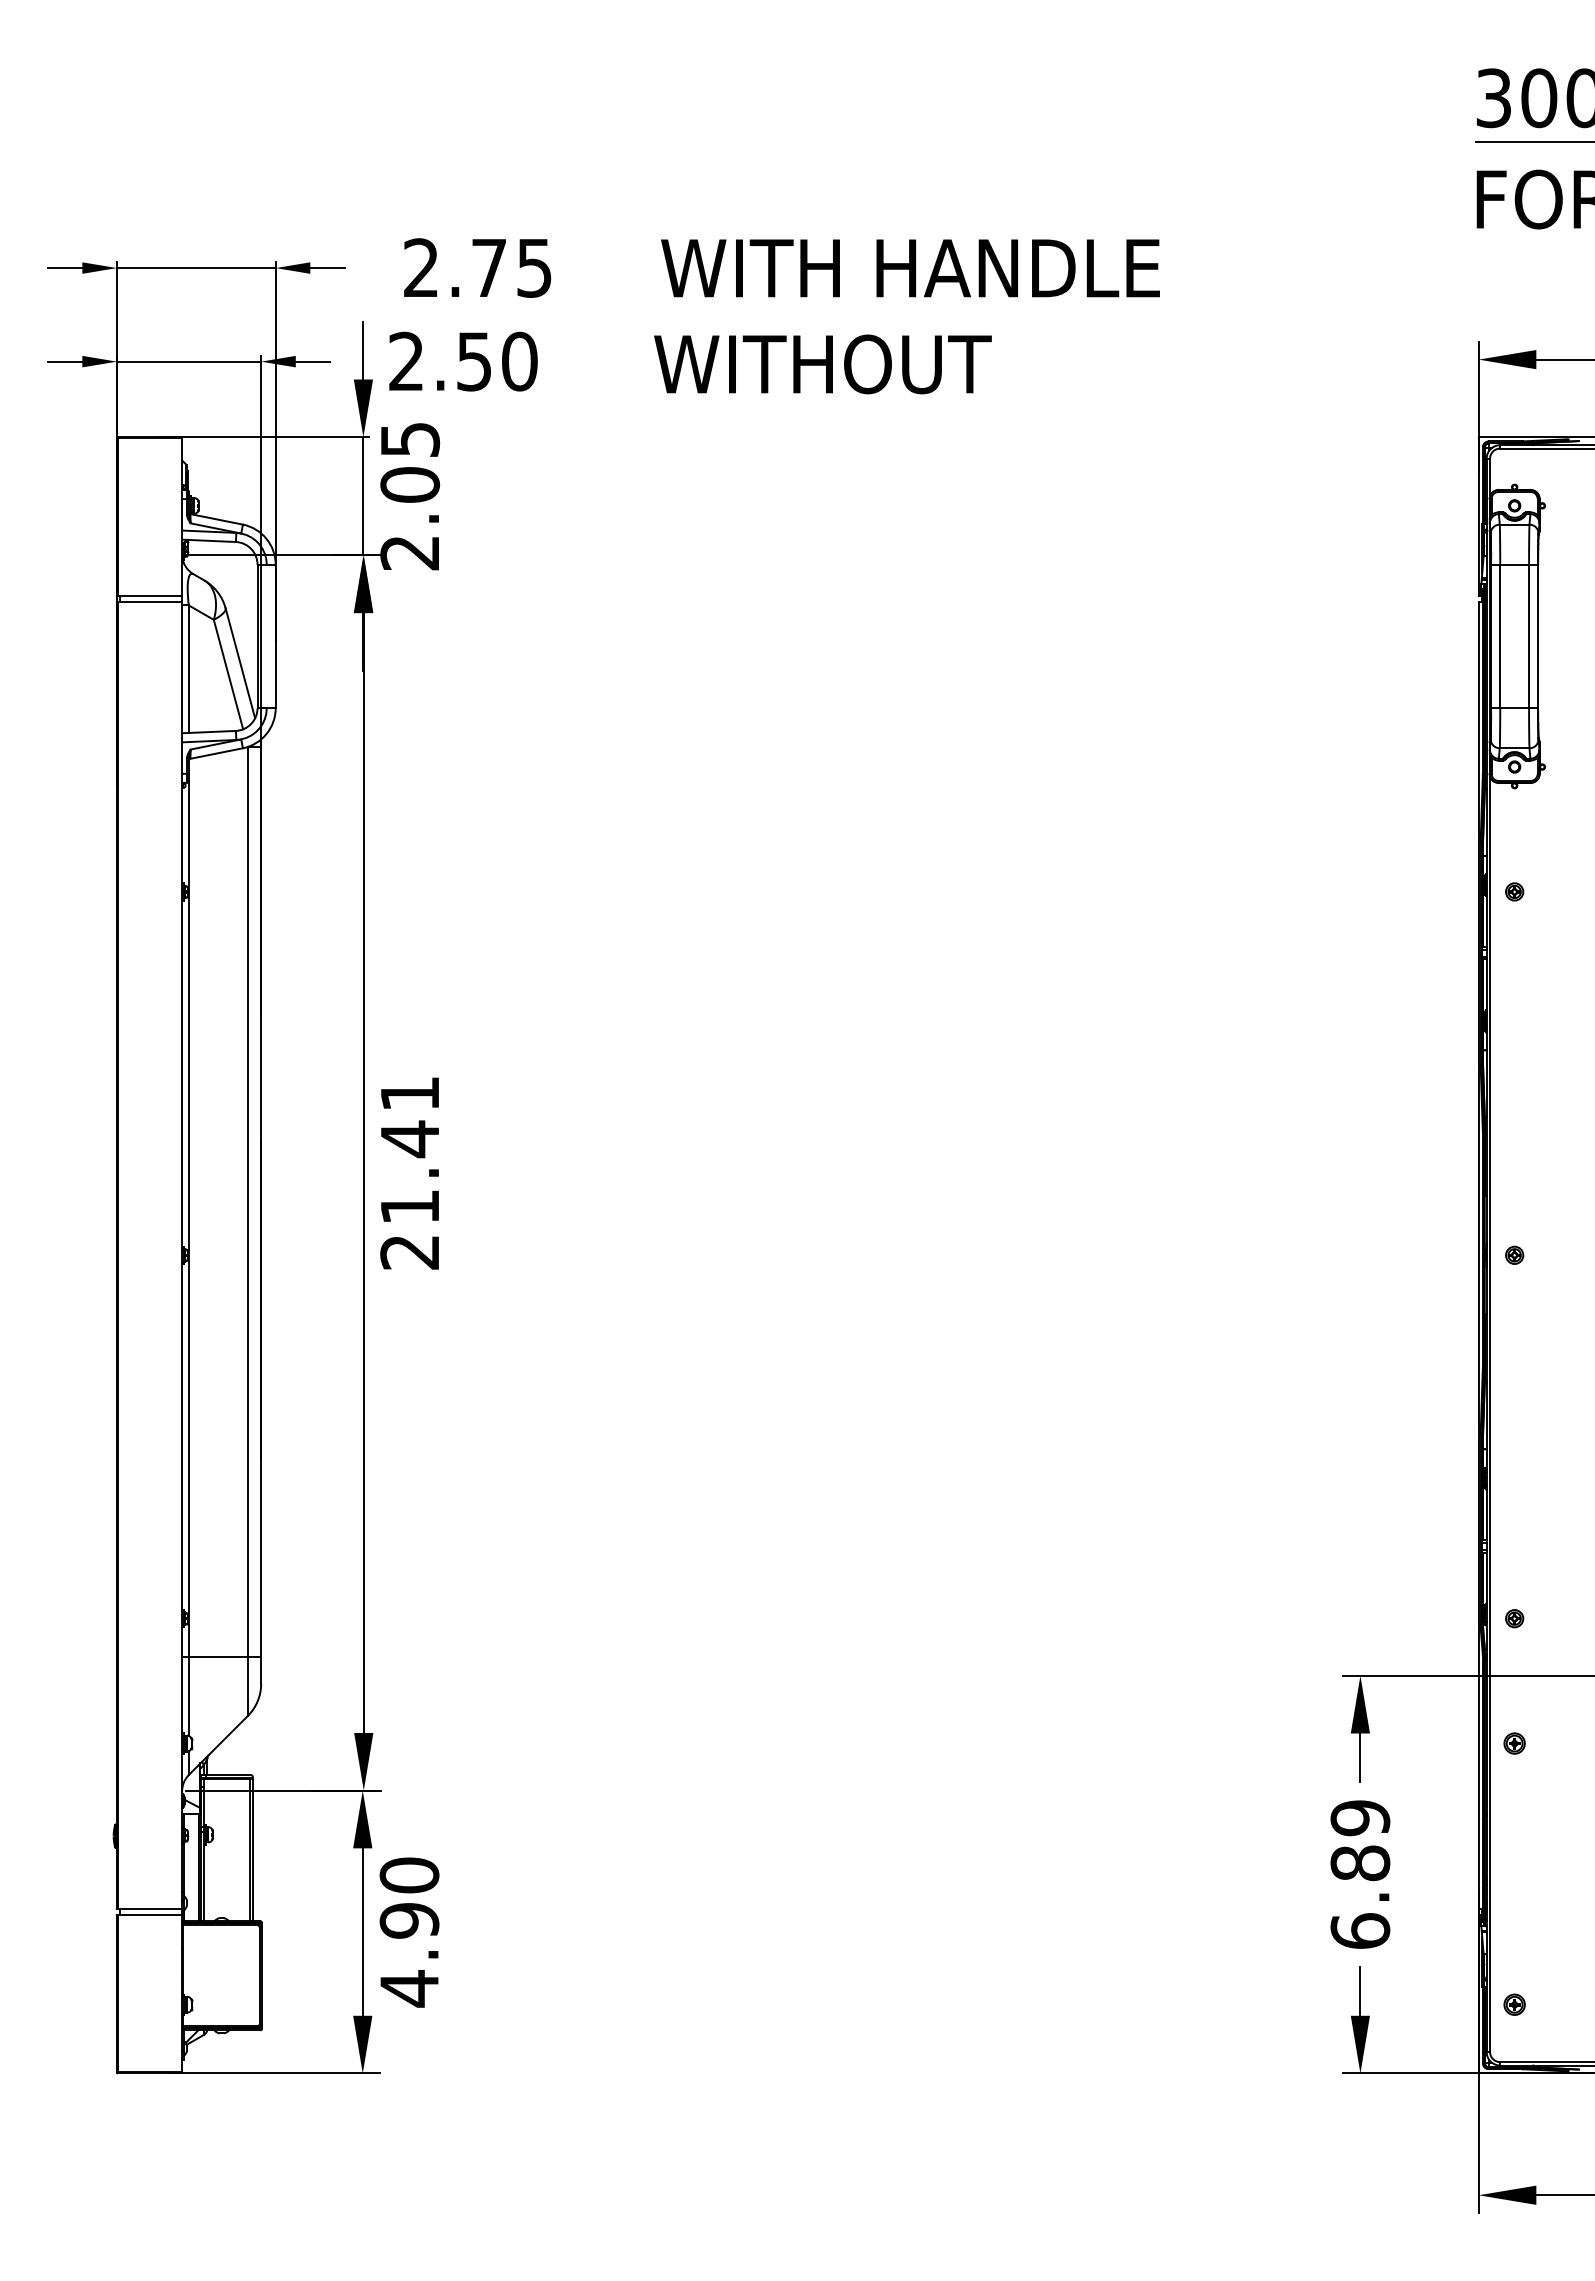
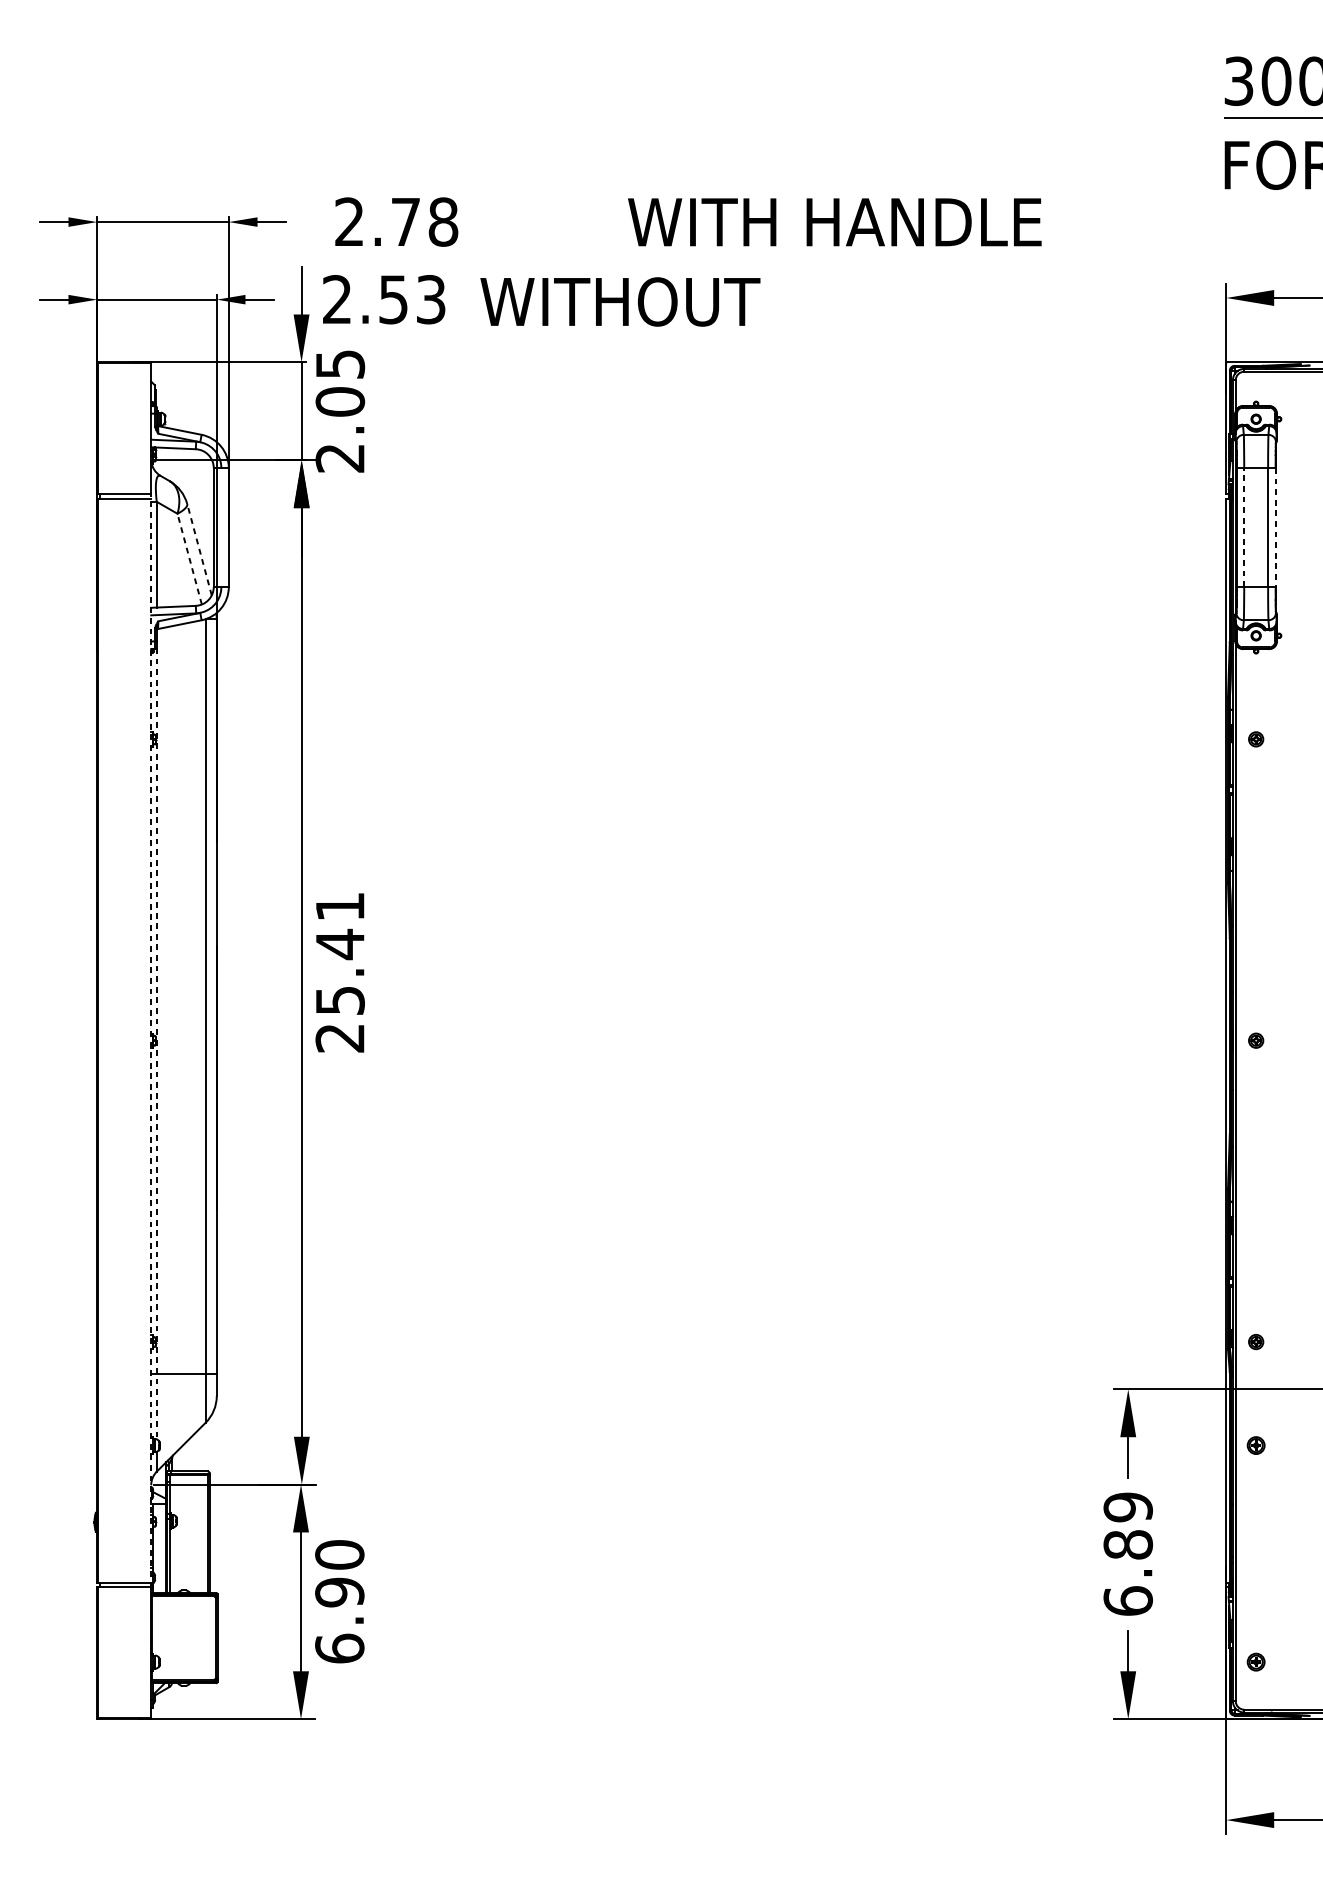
text: (534, 267) -> (443, 221), 2.75 -> 2.78
text: (910, 268) -> (834, 222), moved
text: (519, 361) -> (430, 299), 2.50 -> 2.53
text: (822, 364) -> (620, 302), moved
line: (1500, 636) -> (1244, 527), solid -> dashed
line: (1538, 637) -> (1275, 528), solid -> dashed
line: (240, 662) -> (199, 549), solid -> dashed
line: (228, 674) -> (189, 559), solid -> dashed
text: (410, 1207) -> (340, 1001), 21.41 -> 25.41
line: (182, 1254) -> (151, 1040), solid -> dashed
line: (188, 1259) -> (156, 1044), solid -> dashed
text: (409, 1988) -> (339, 1648), 4.90 -> 6.90

